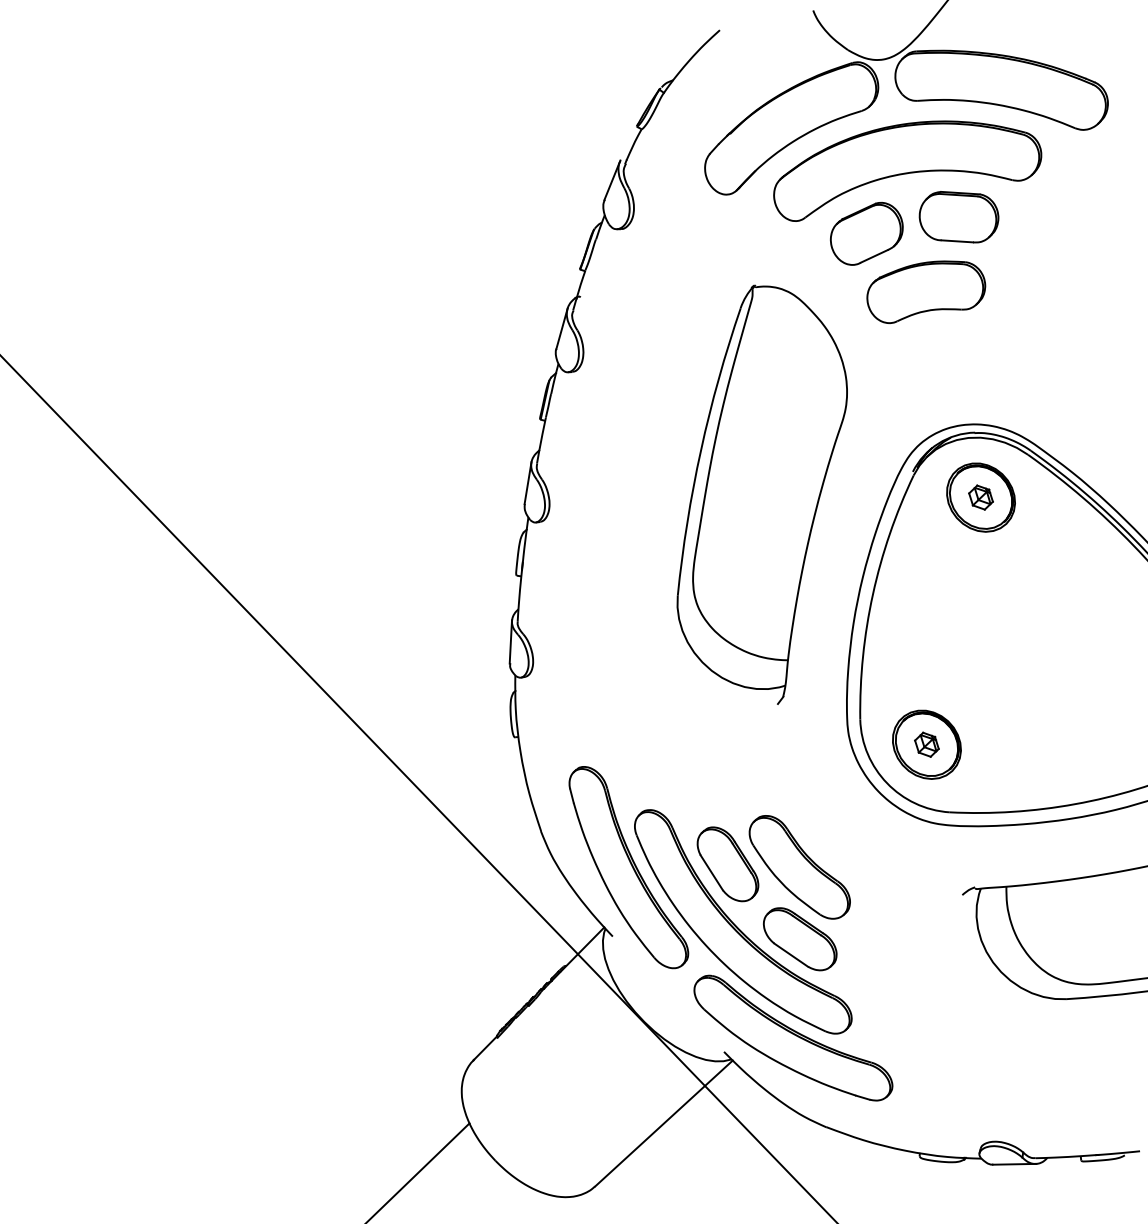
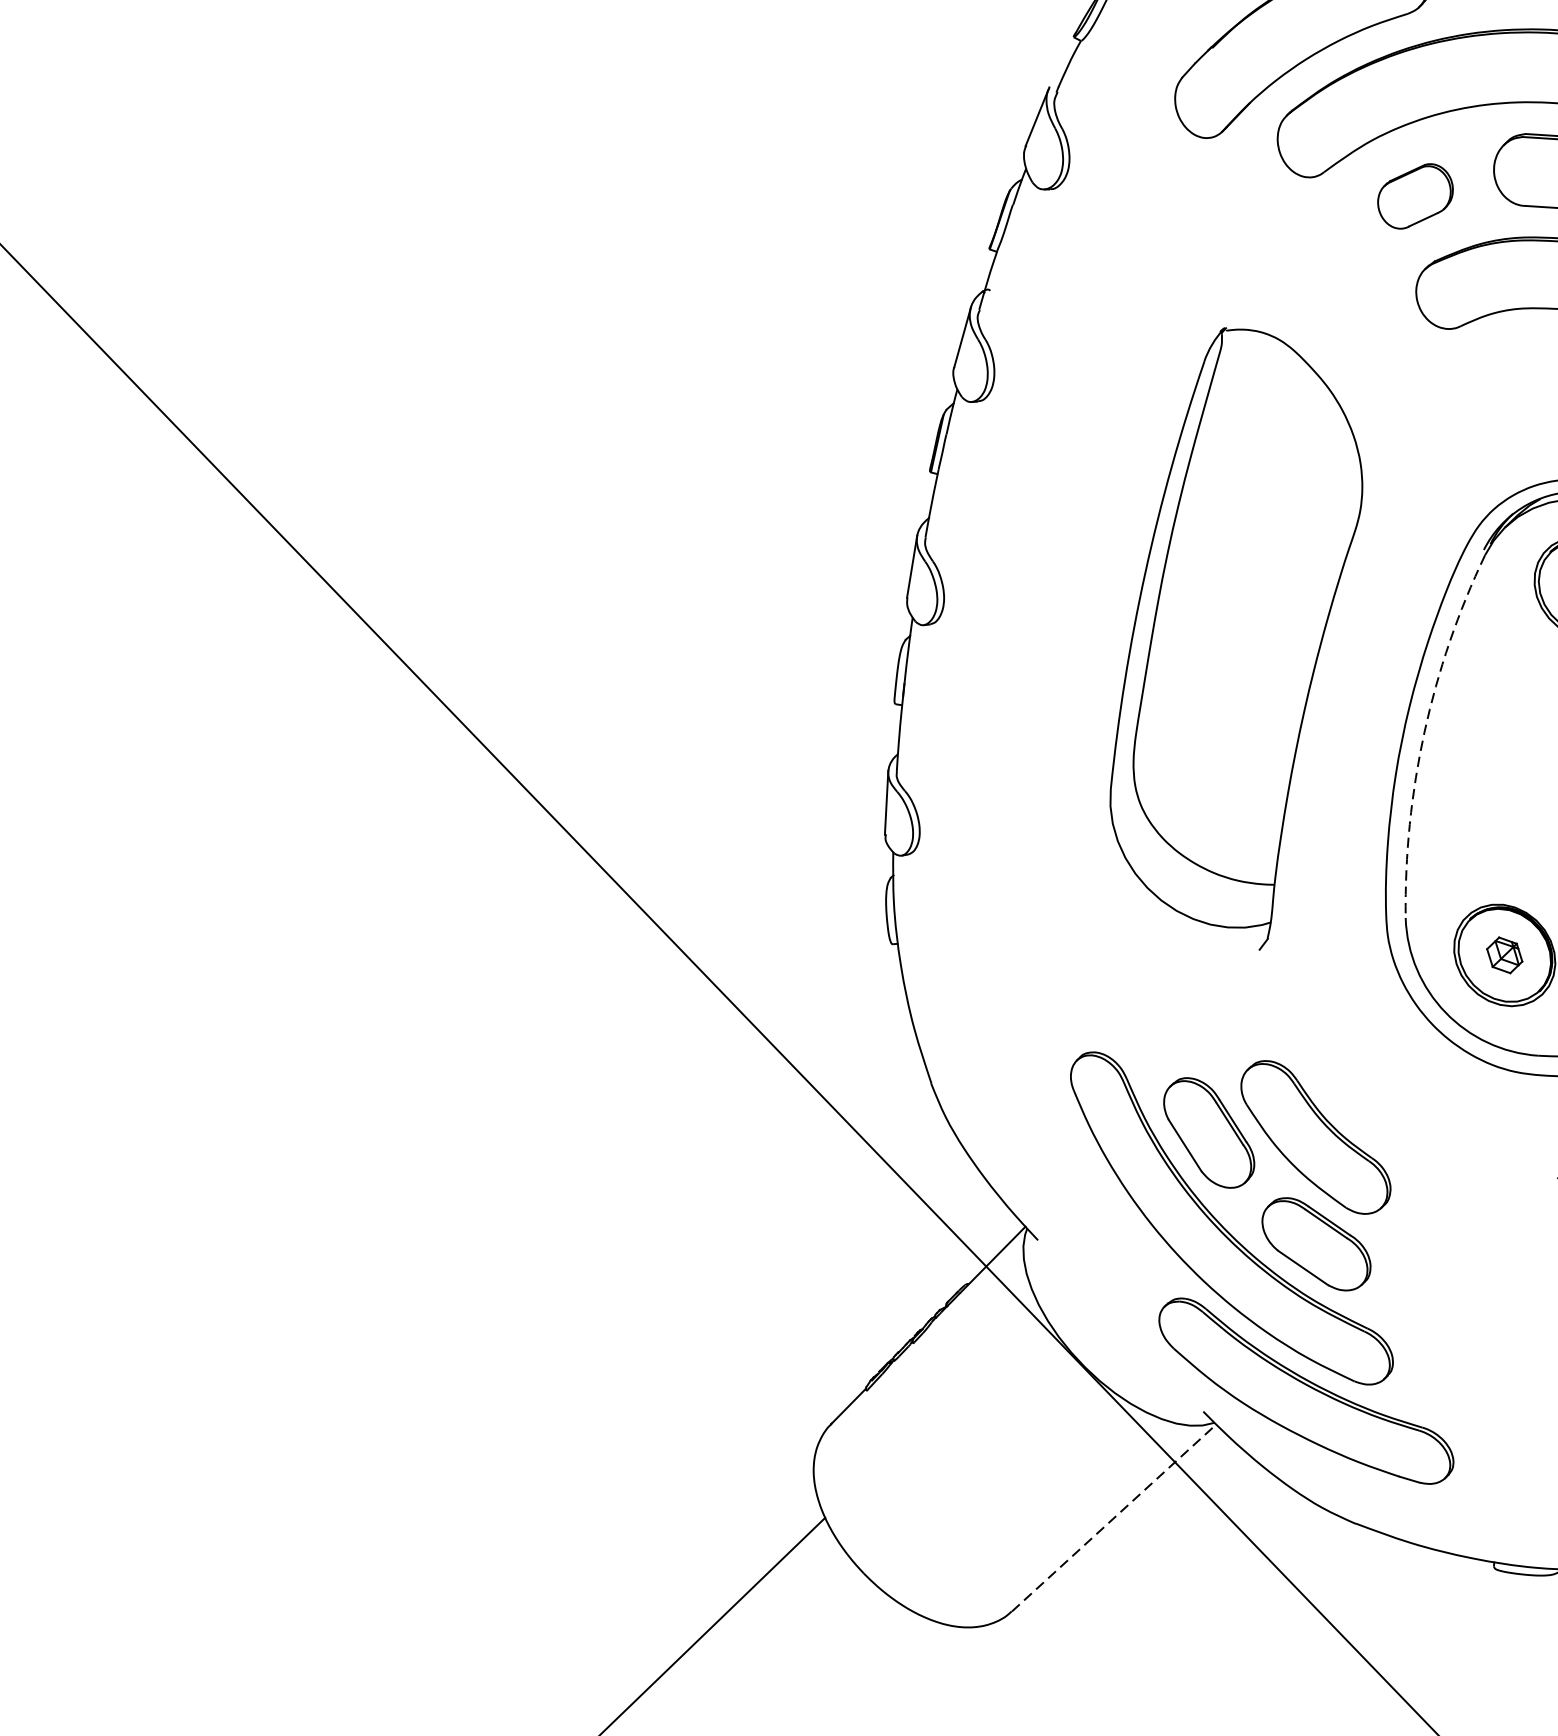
part: (866, 233) -> (1414, 195), size x0.7
part: (761, 494) -> (1235, 638), moved
arc: (872, 594) -> (1423, 732), solid -> dashed
part: (628, 867) -> (1061, 1137), removed
line: (664, 1123) -> (1114, 1518), solid -> dashed

